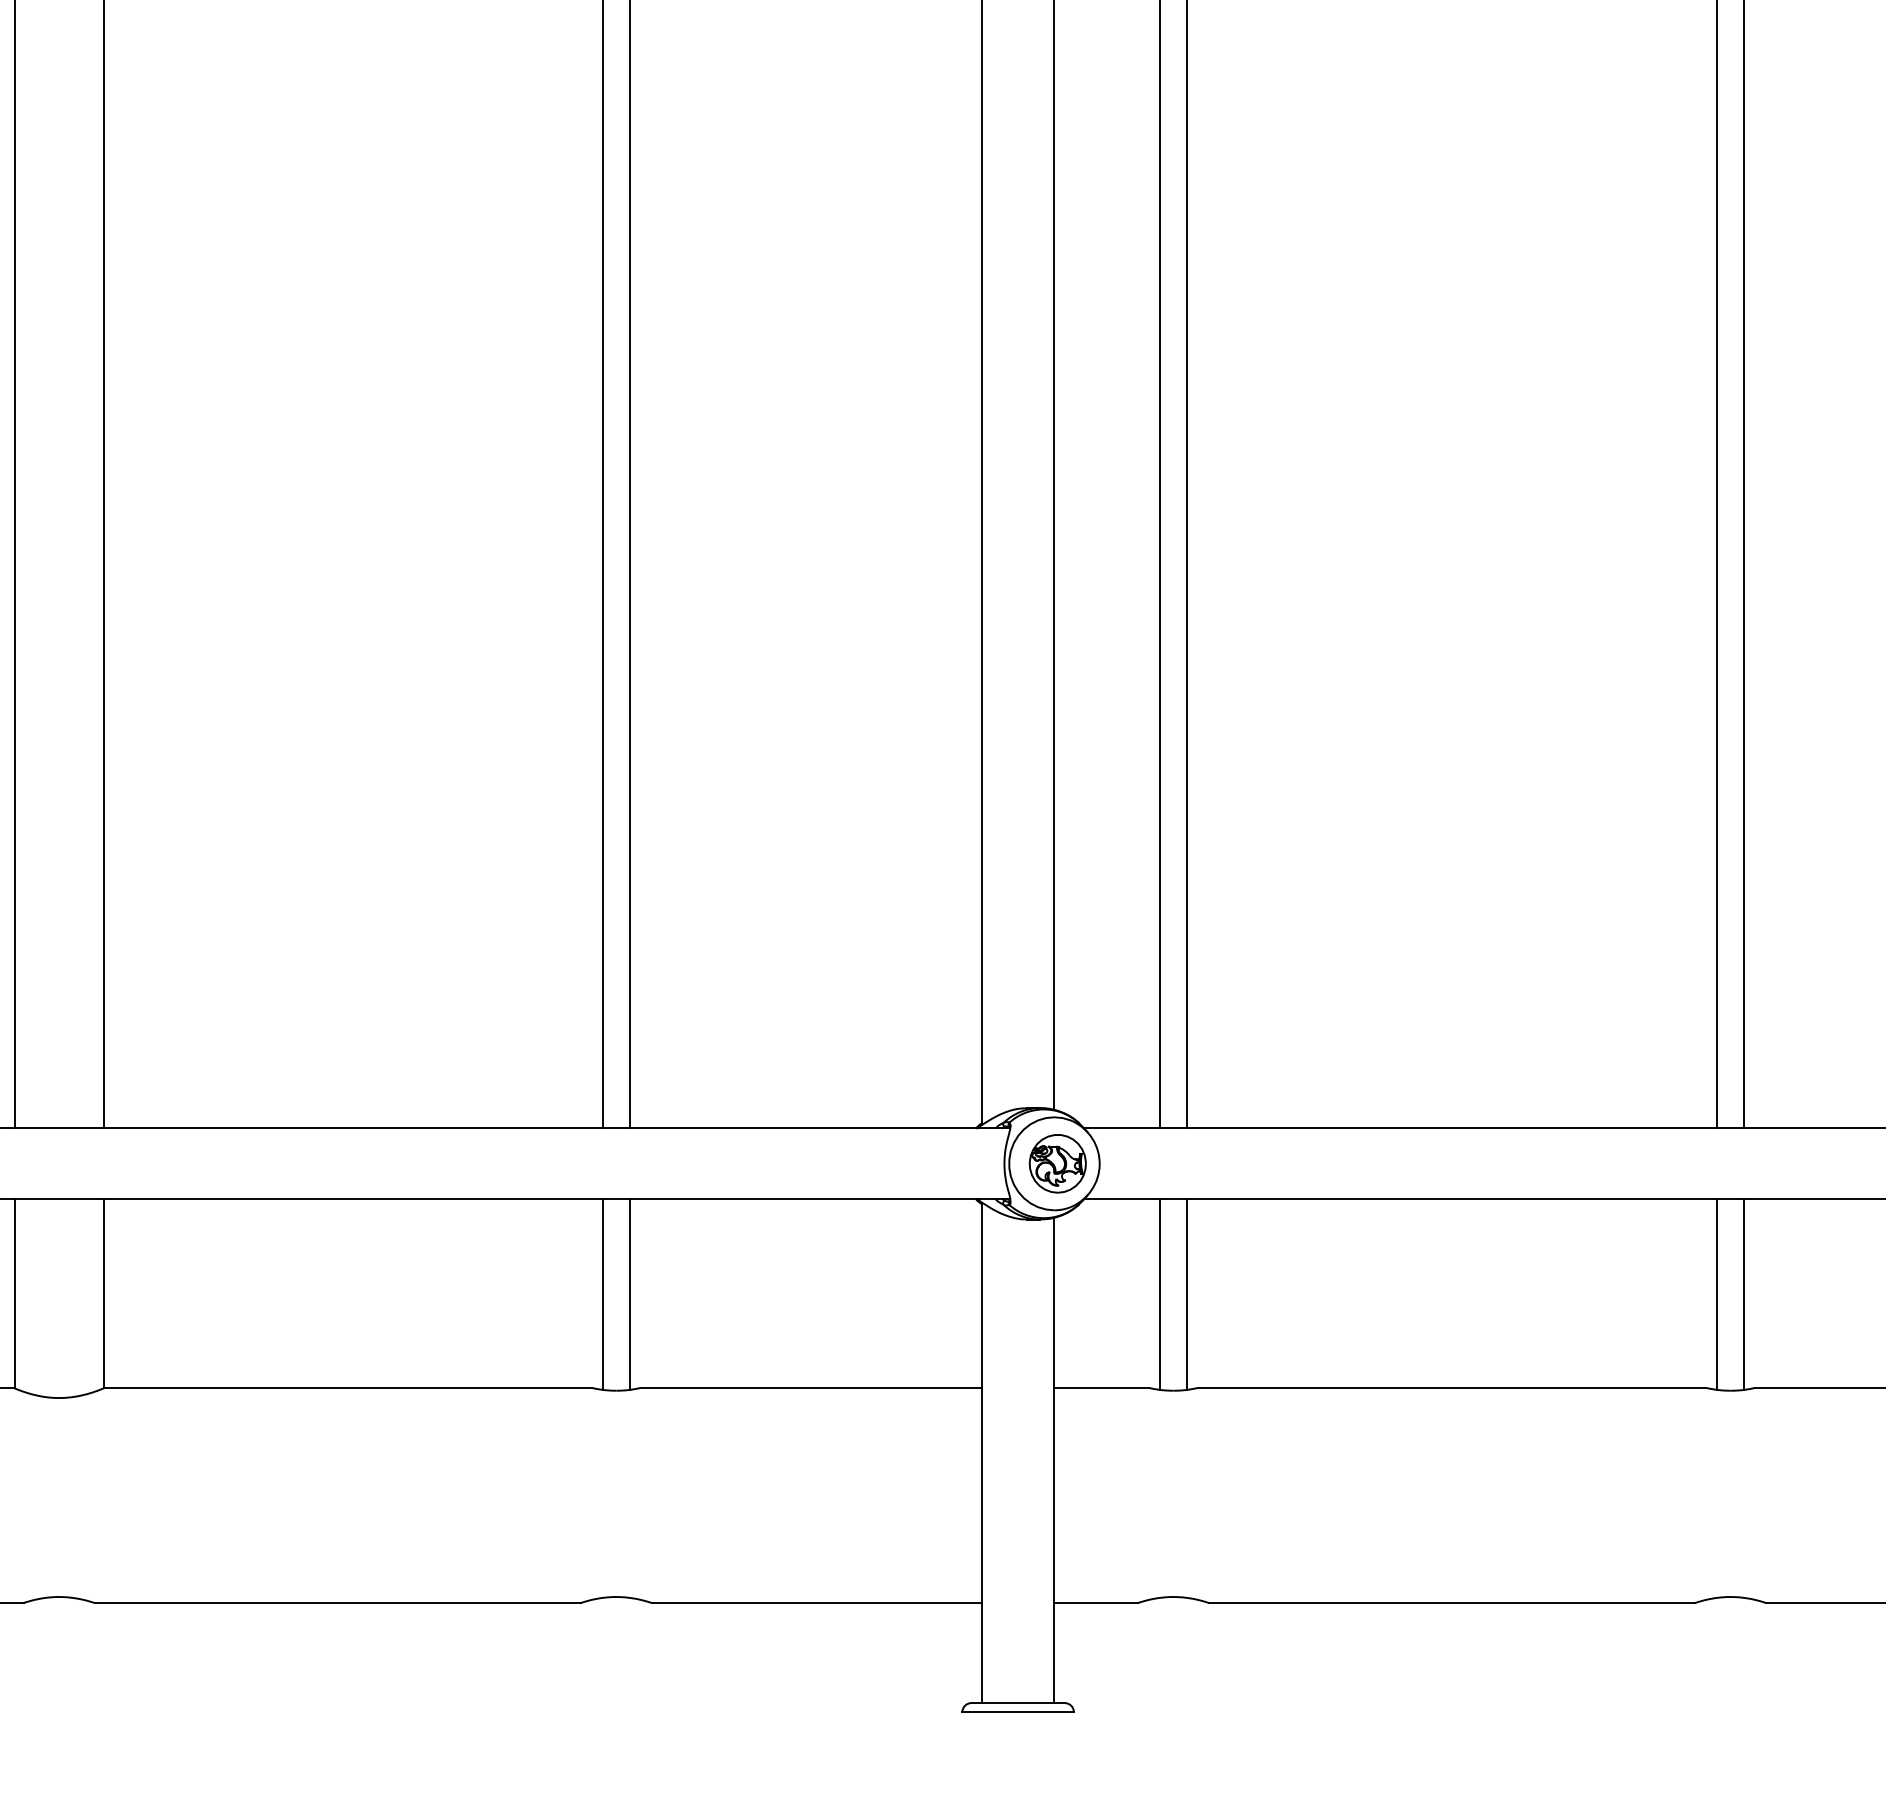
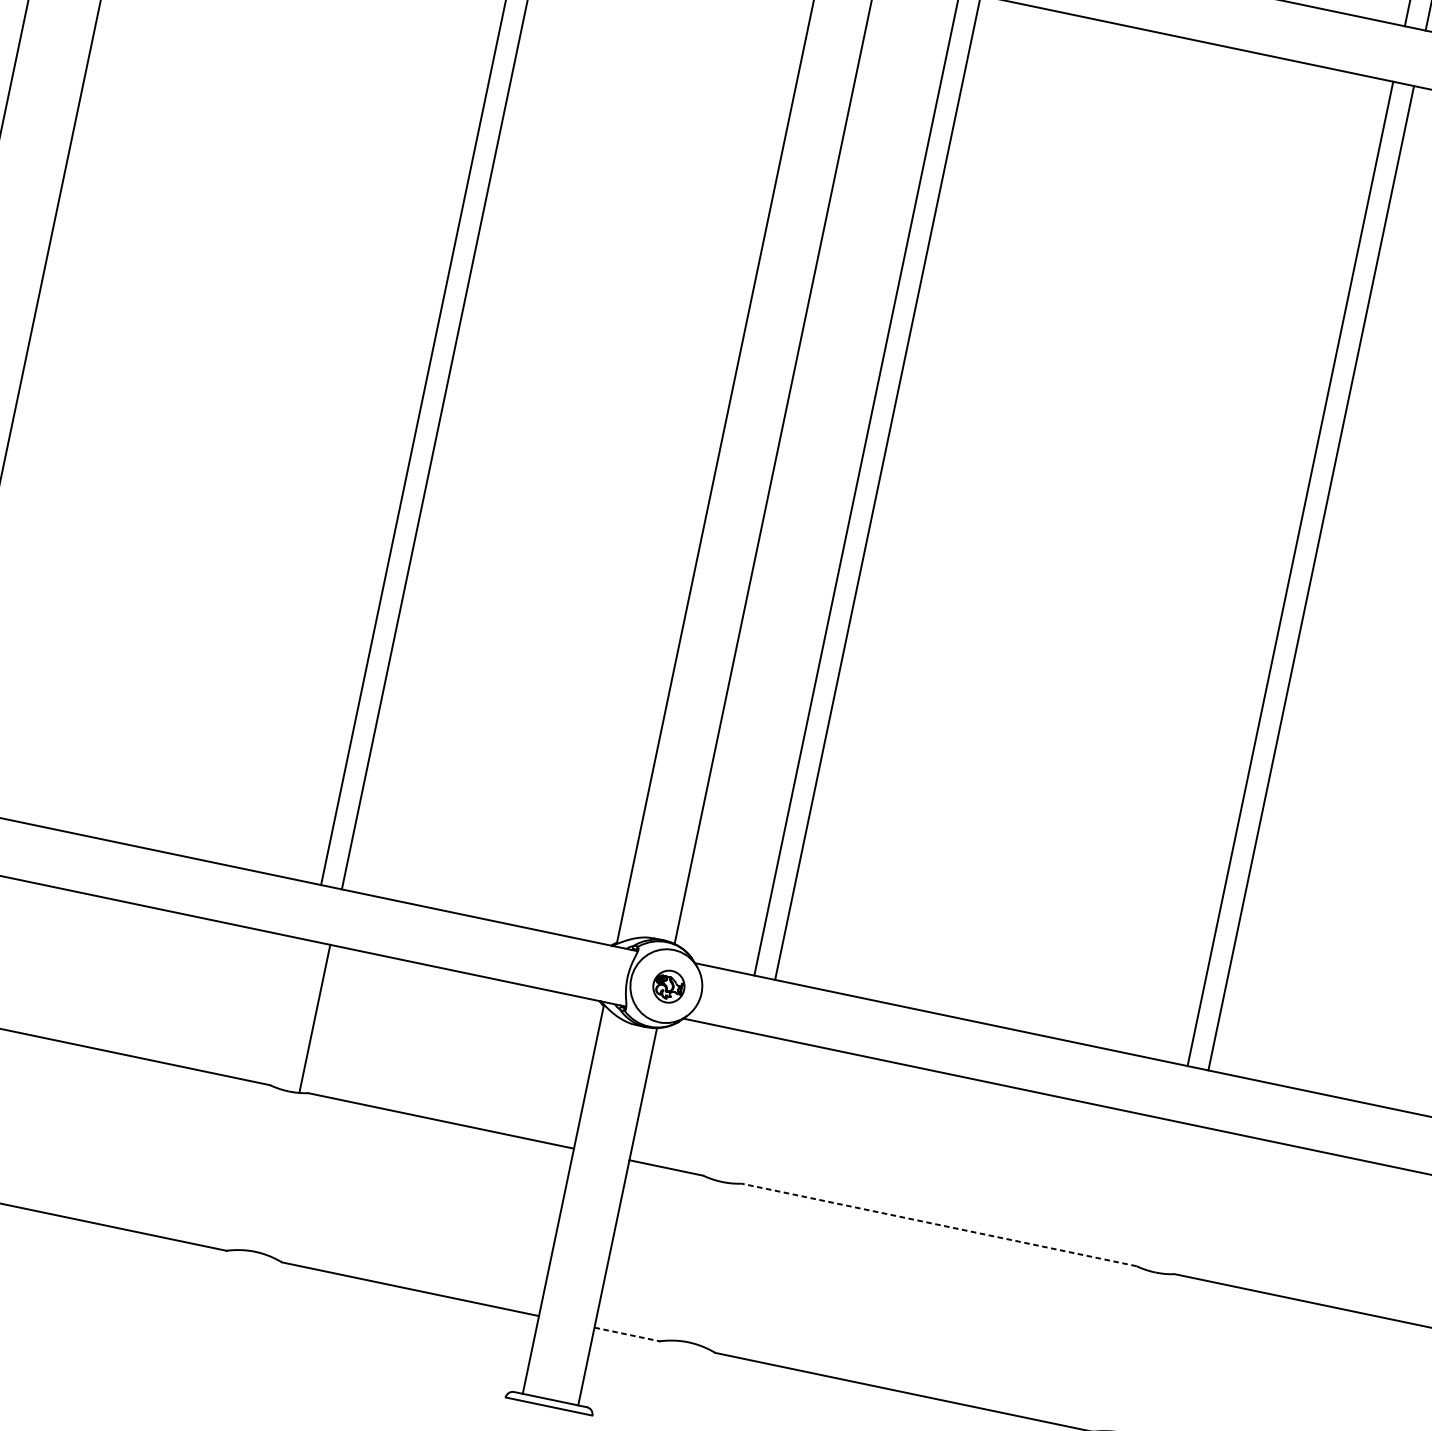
part: (1057, 1163) -> (668, 986), size x0.7
line: (602, 1294) -> (293, 1014), removed
line: (1160, 1294) -> (727, 1104), removed
line: (1186, 1294) -> (747, 1109), removed
line: (1717, 1294) -> (1160, 1195), removed
line: (1744, 1294) -> (1181, 1199), removed
line: (1451, 1387) -> (938, 1224), solid -> dashed
line: (1095, 1603) -> (626, 1334), solid -> dashed

